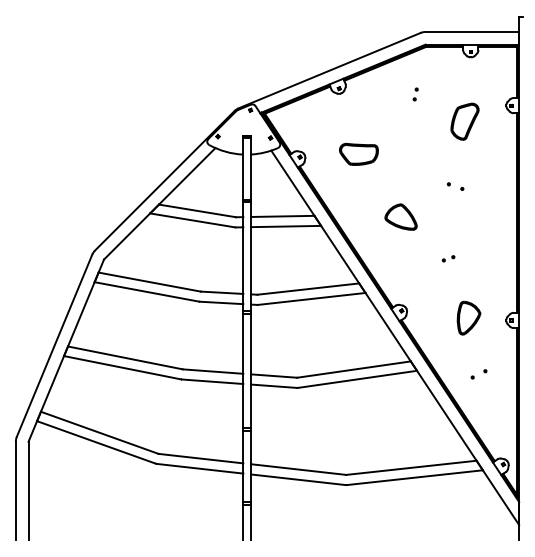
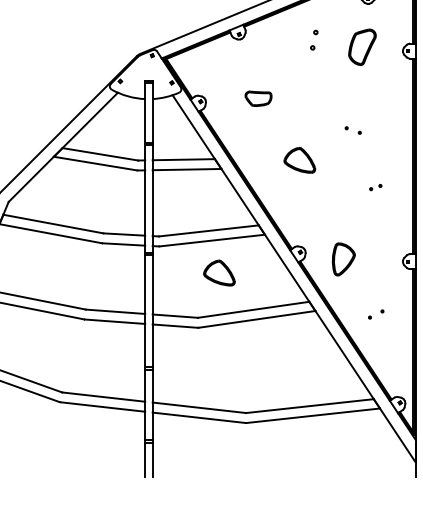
part: (415, 94) -> (313, 40), size x1.6
part: (464, 121) -> (361, 47), moved
part: (358, 153) -> (258, 98), size x0.7
part: (448, 258) -> (375, 187), moved
part: (468, 317) -> (343, 258), moved
part: (318, 331) -> (218, 272), added

